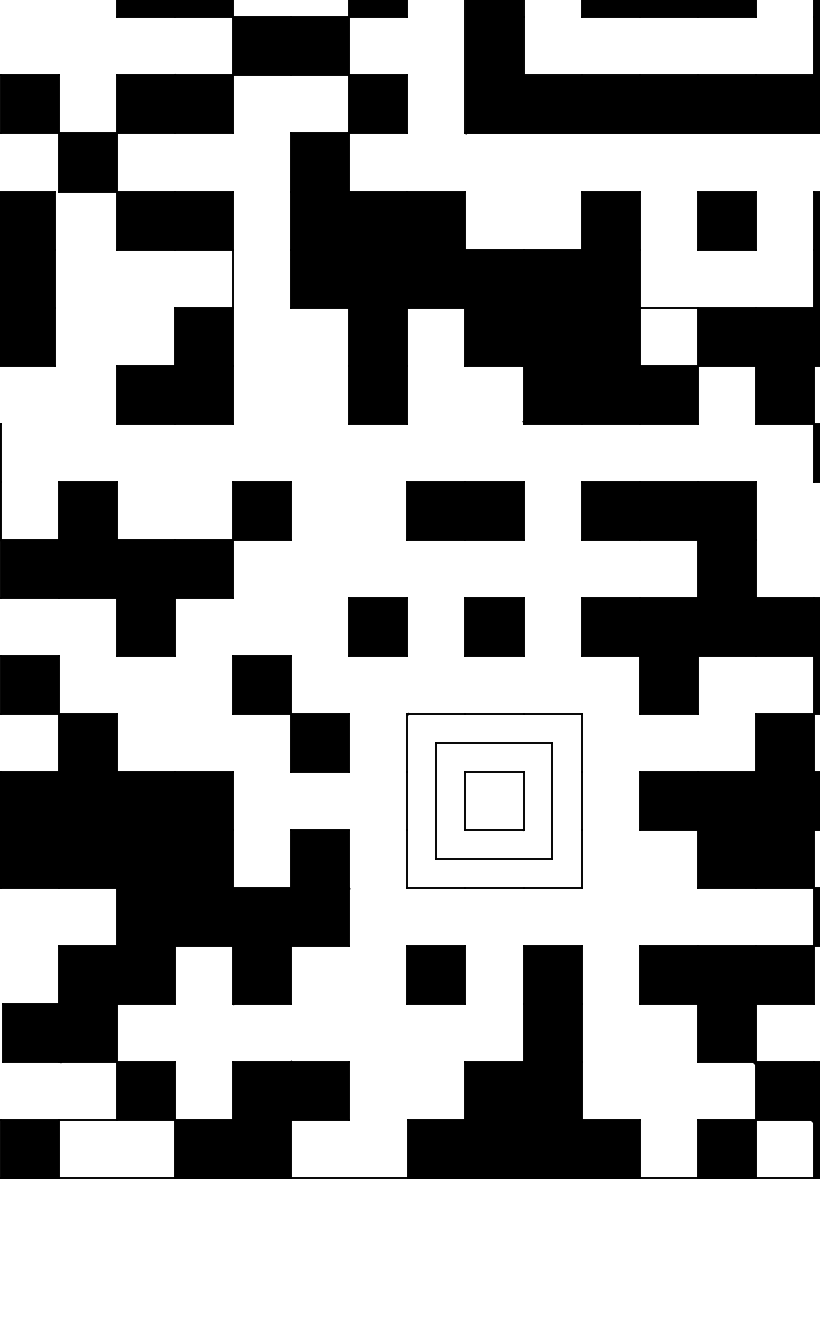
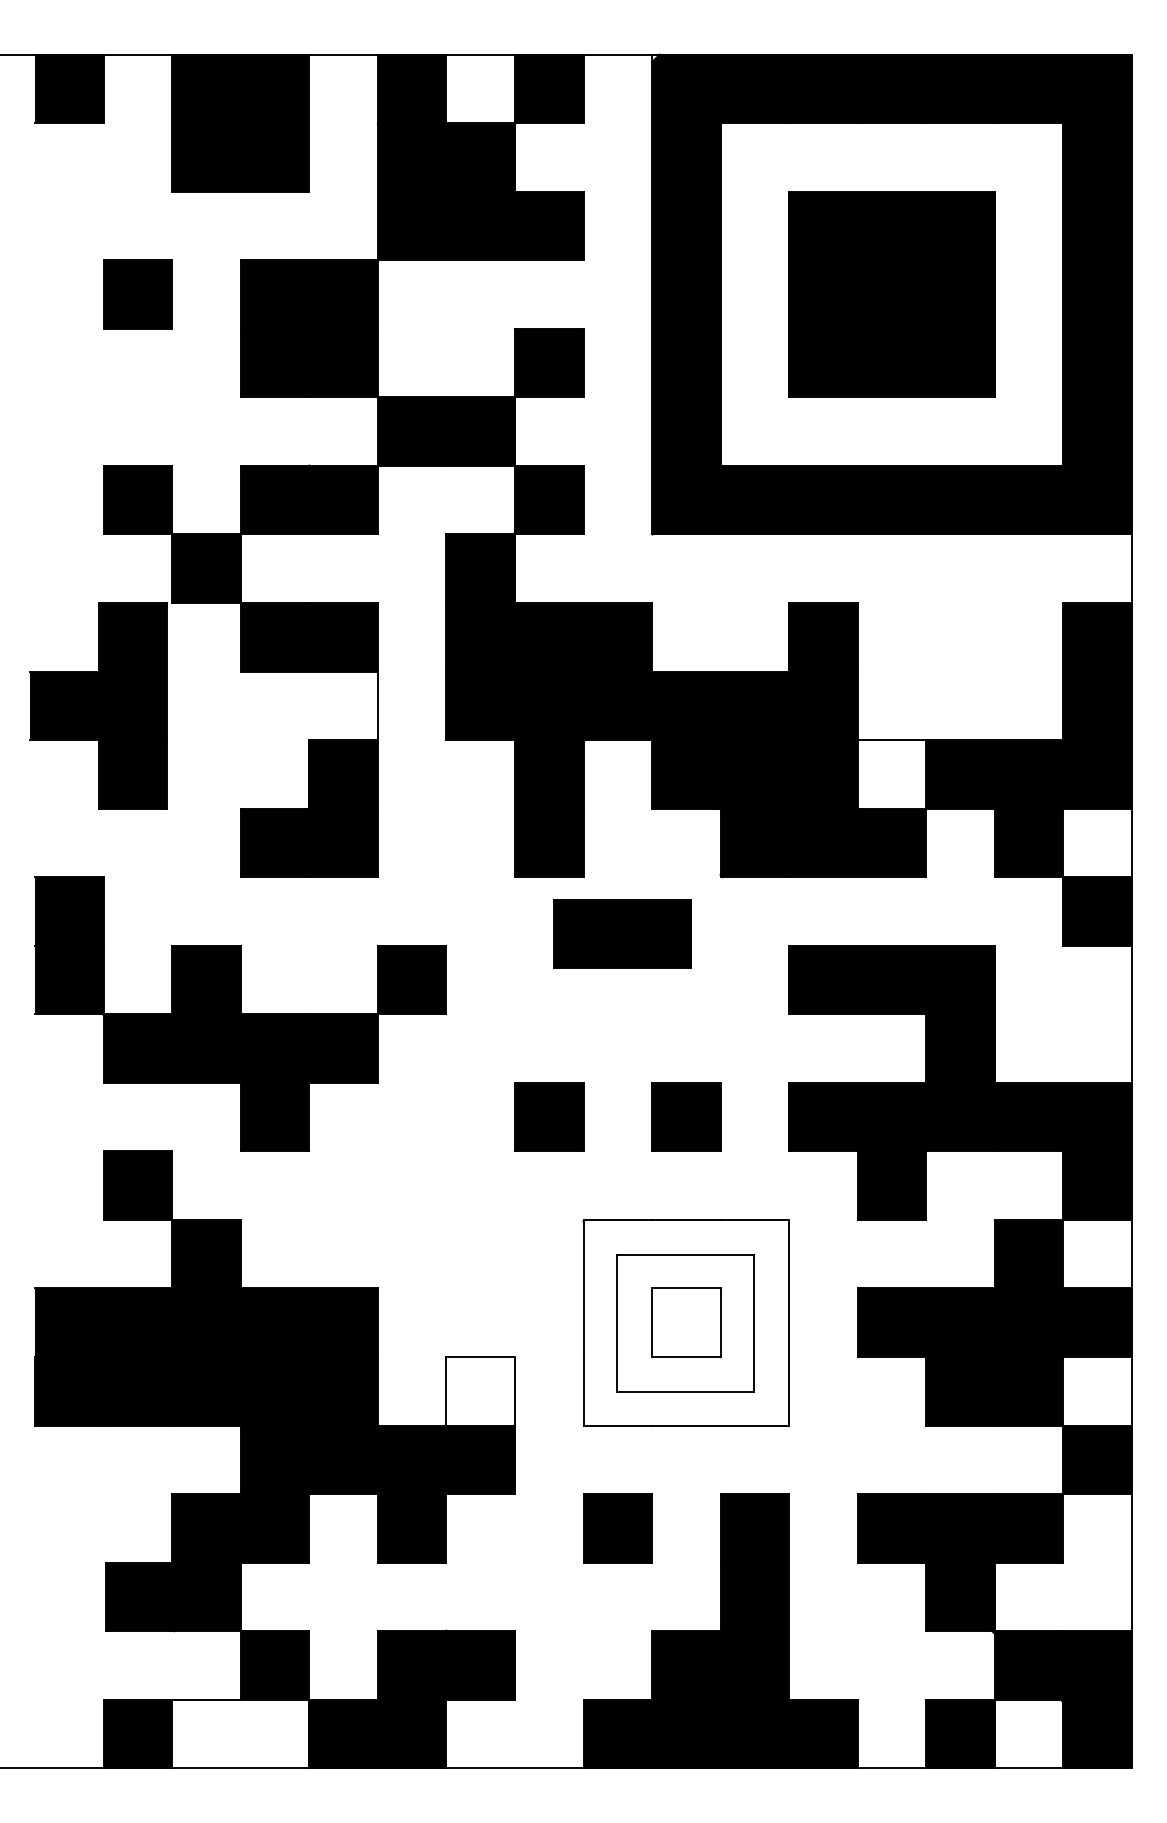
part: (726, 220) -> (960, 637), removed
part: (465, 510) -> (622, 933), moved
part: (291, 713) -> (446, 1219), removed
fill: (320, 859) -> (480, 1391), removed

